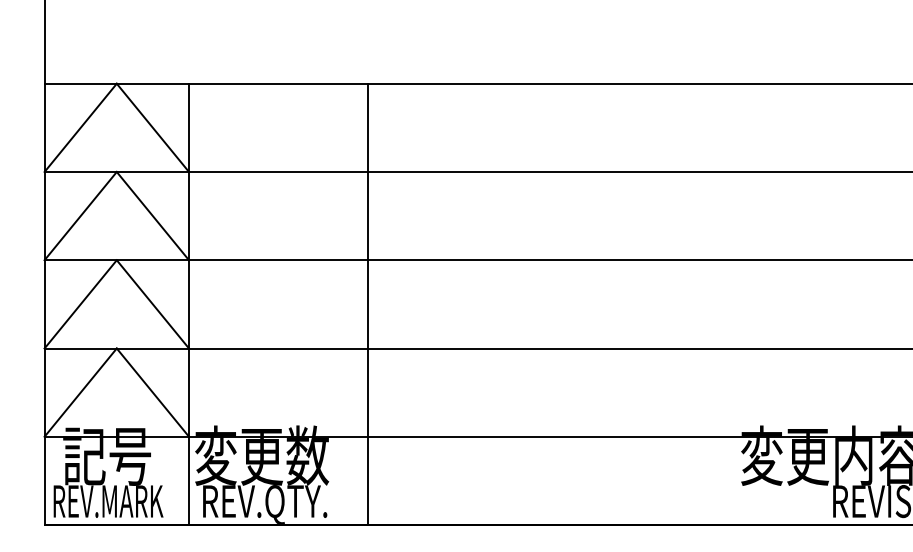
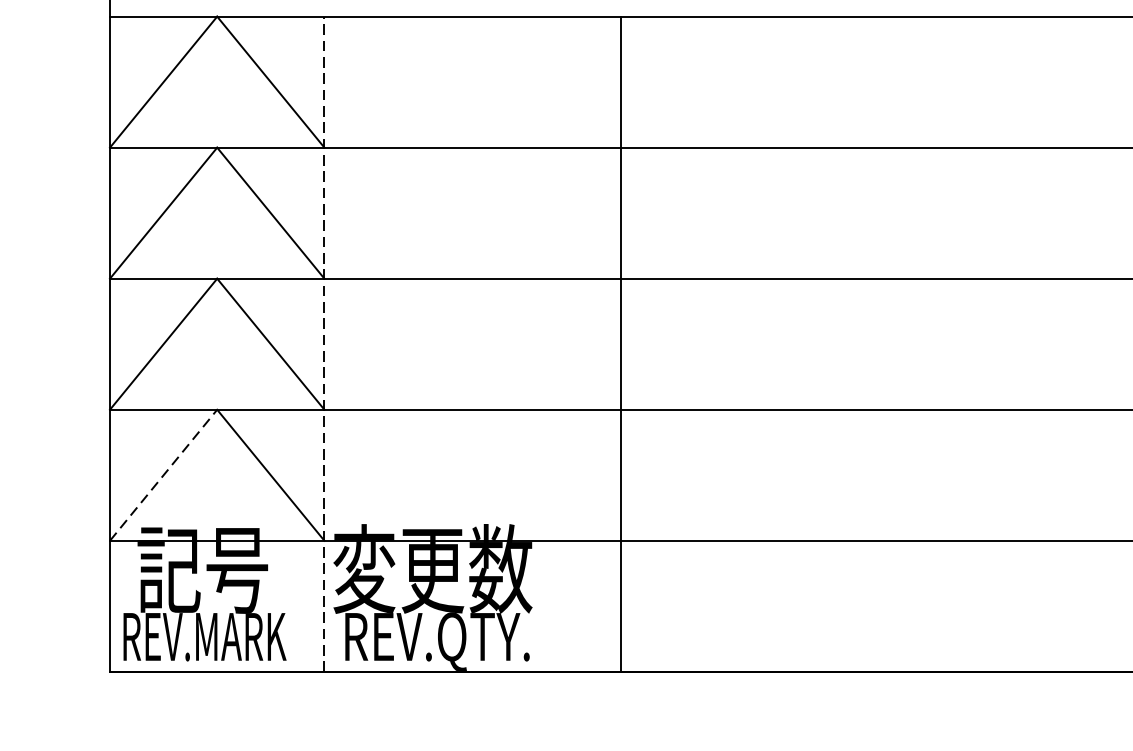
line: (189, 304) -> (325, 344), solid -> dashed
line: (368, 304) -> (622, 344), moved
line: (81, 392) -> (164, 475), solid -> dashed

